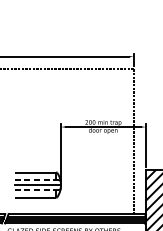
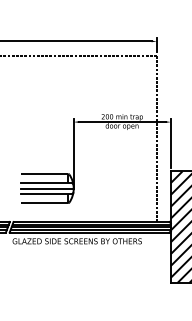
line: (37, 180) -> (46, 183), dashed -> solid
line: (37, 189) -> (46, 193), dashed -> solid

